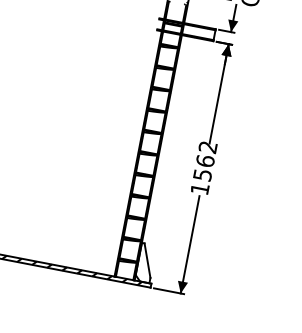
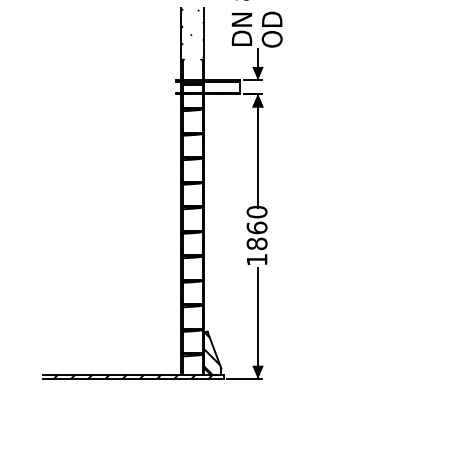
text: (204, 160) -> (256, 227), 1562 -> 1860
hatch: (145, 263) -> (212, 353), added

